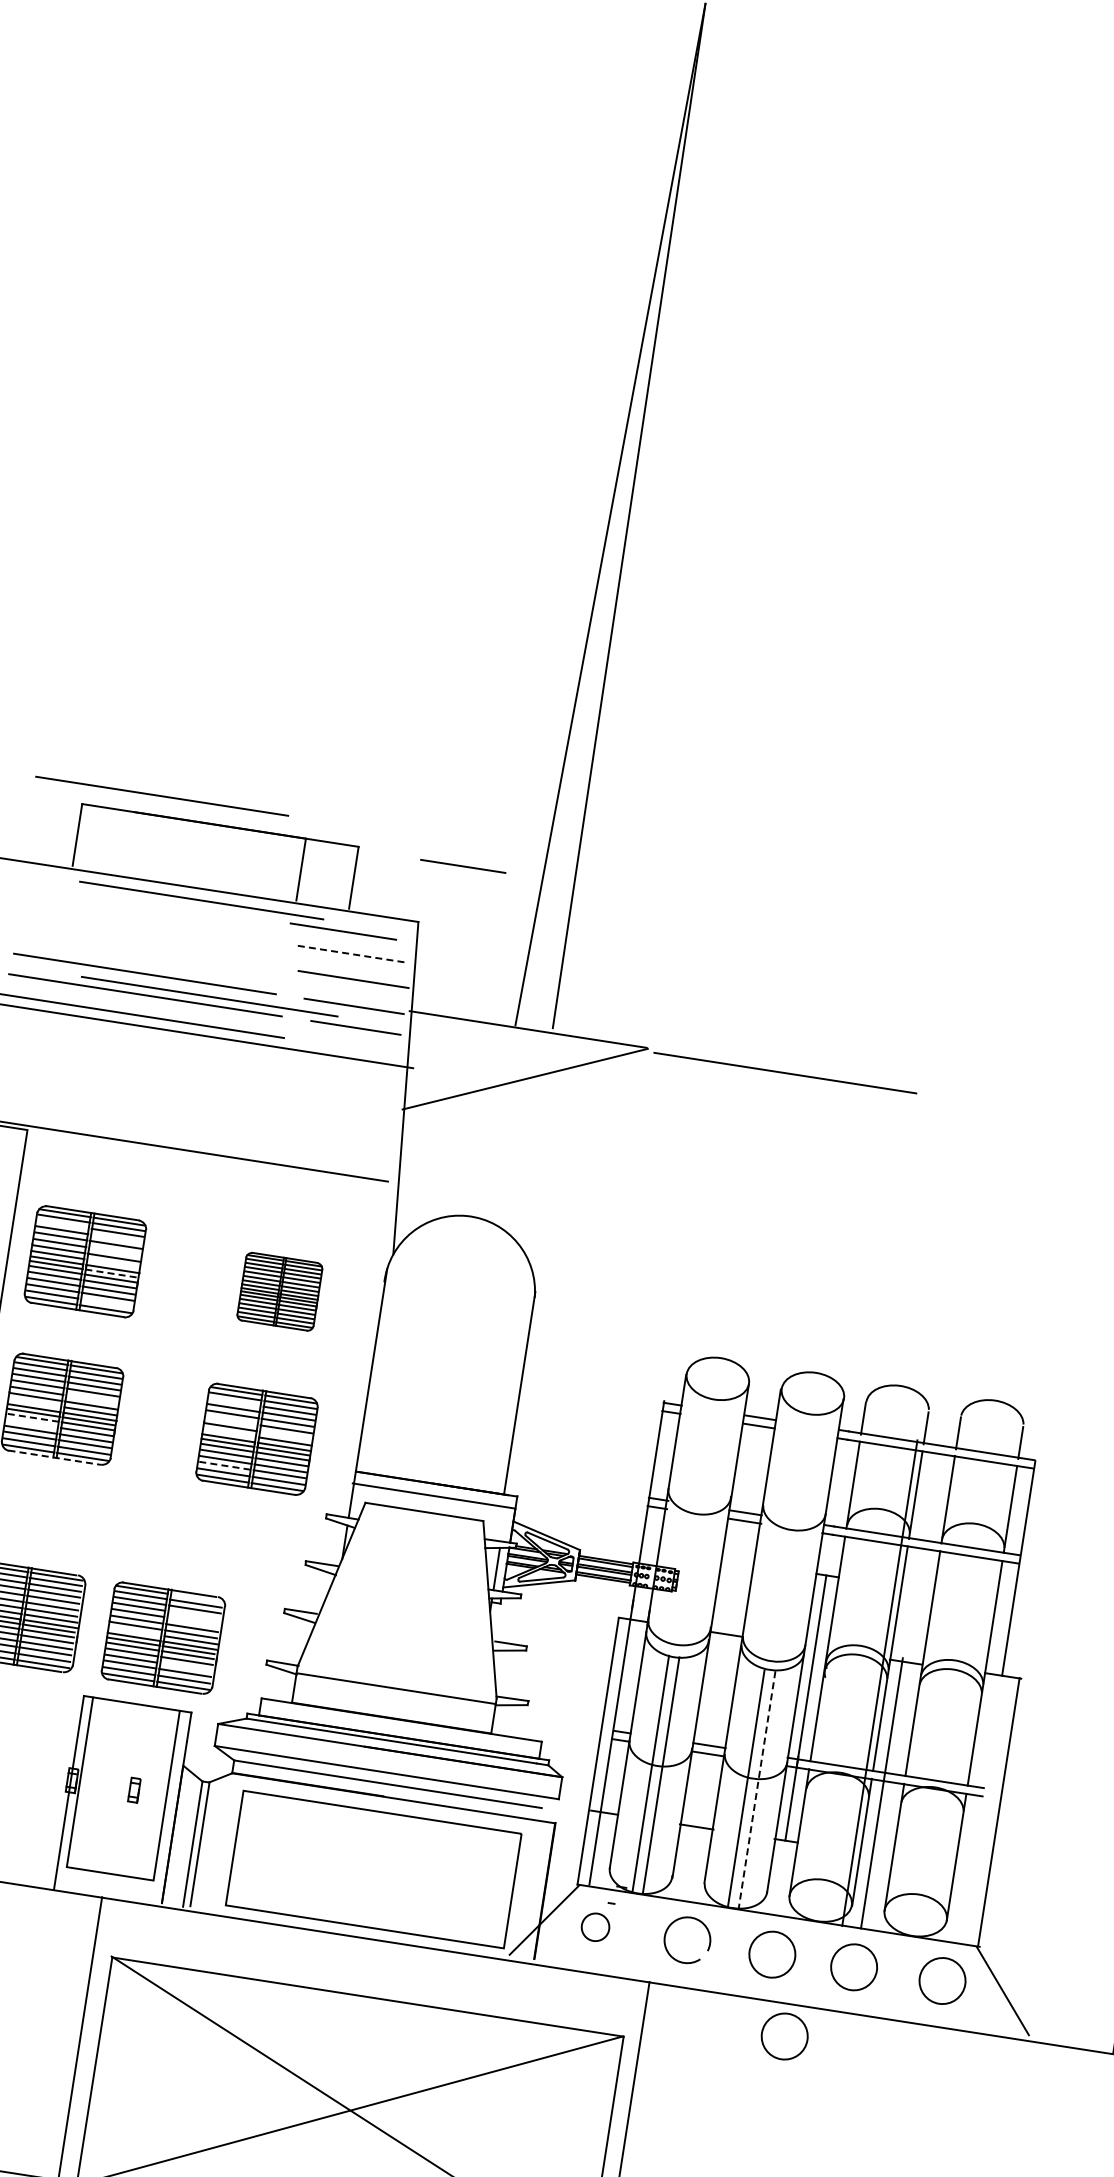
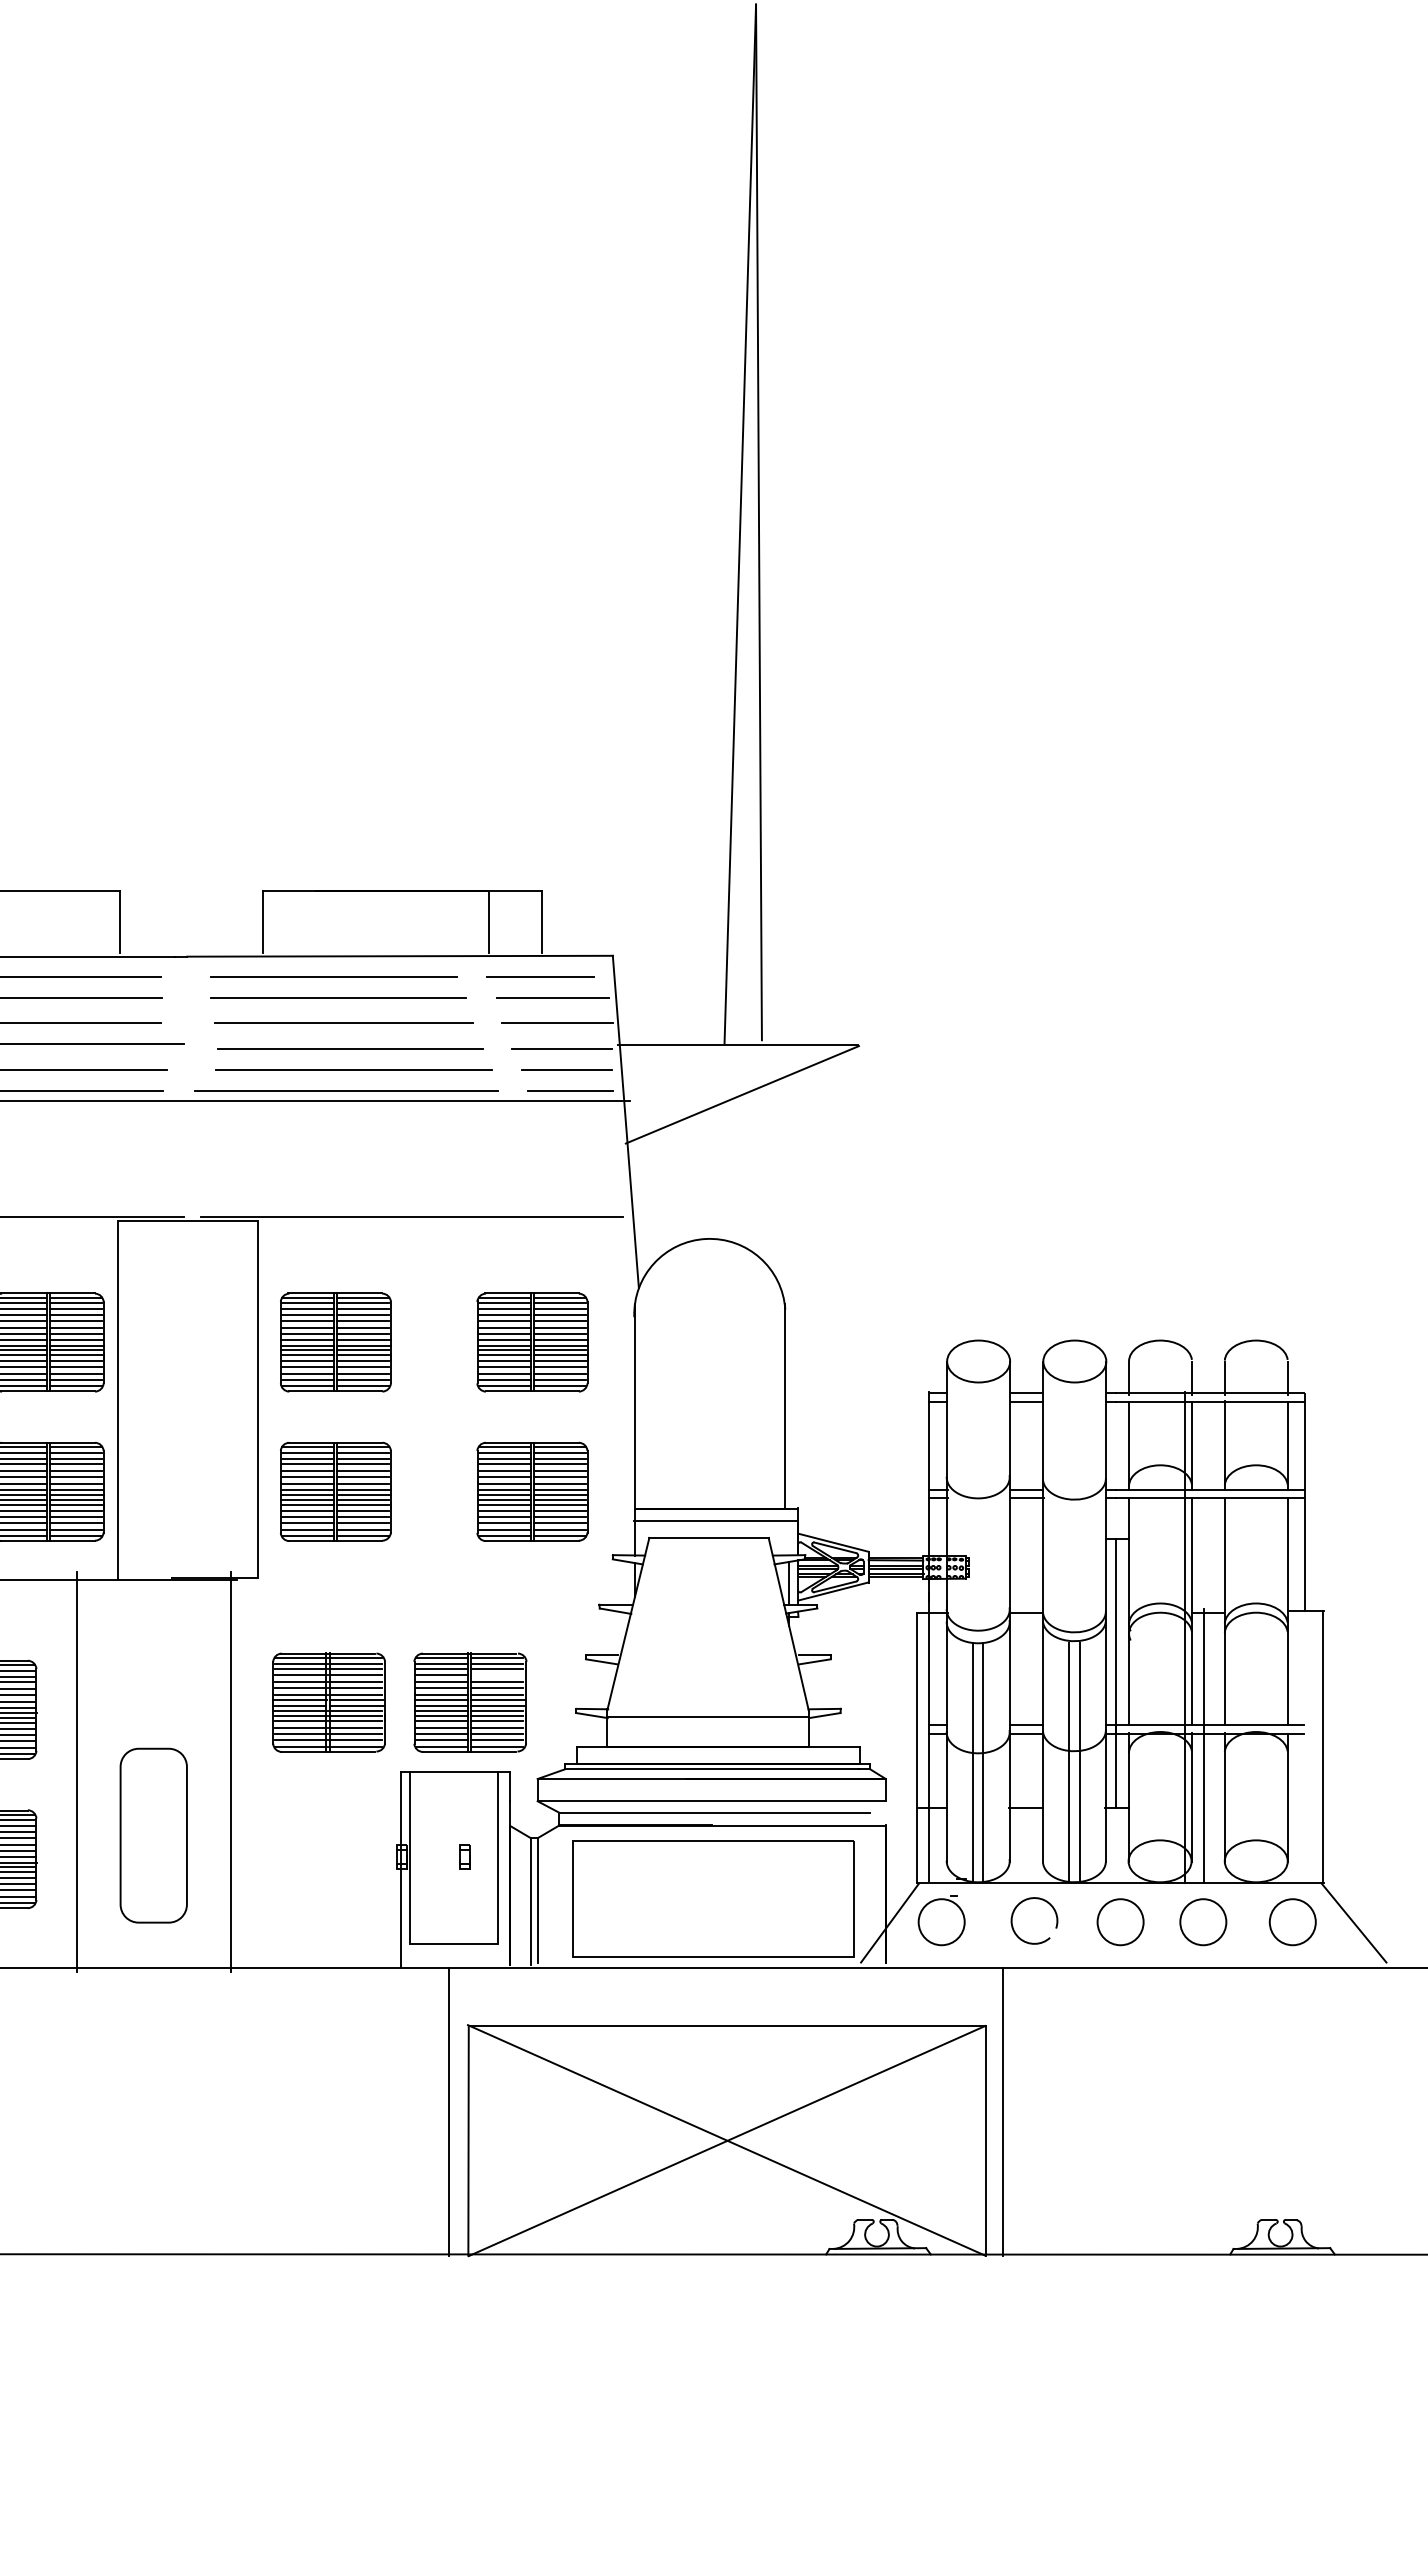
line: (162, 795) -> (338, 997), moved
line: (463, 865) -> (570, 1090), moved
line: (200, 900) -> (333, 976), moved
line: (352, 953) -> (552, 997), dashed -> solid
line: (209, 996) -> (343, 1022), moved
line: (785, 1072) -> (998, 1048), removed
line: (63, 1224) -> (308, 1309), added
line: (116, 1238) -> (362, 1314), added
line: (114, 1250) -> (362, 1327), added
line: (113, 1263) -> (363, 1340), added
line: (111, 1273) -> (363, 1350), dashed -> solid
part: (279, 1291) -> (532, 1342), size x1.43
line: (106, 1303) -> (362, 1380), added
line: (91, 1399) -> (362, 1477), added
line: (35, 1402) -> (307, 1489), added
line: (234, 1402) -> (504, 1458), added
line: (33, 1417) -> (308, 1504), dashed -> solid
line: (231, 1420) -> (504, 1477), added
line: (32, 1423) -> (308, 1510), added
line: (228, 1432) -> (503, 1489), added
line: (284, 1435) -> (559, 1483), added
line: (54, 1457) -> (335, 1540), dashed -> solid
line: (225, 1465) -> (505, 1522), dashed -> solid
line: (195, 1598) -> (496, 1658), added
line: (192, 1621) -> (496, 1681), added
line: (134, 1631) -> (440, 1700), added
line: (185, 1666) -> (496, 1727), added
line: (757, 1790) -> (1080, 1762), dashed -> solid
circle: (595, 1927) -> (941, 1922), size x1.67
circle: (784, 2036) -> (1145, 2001), removed

